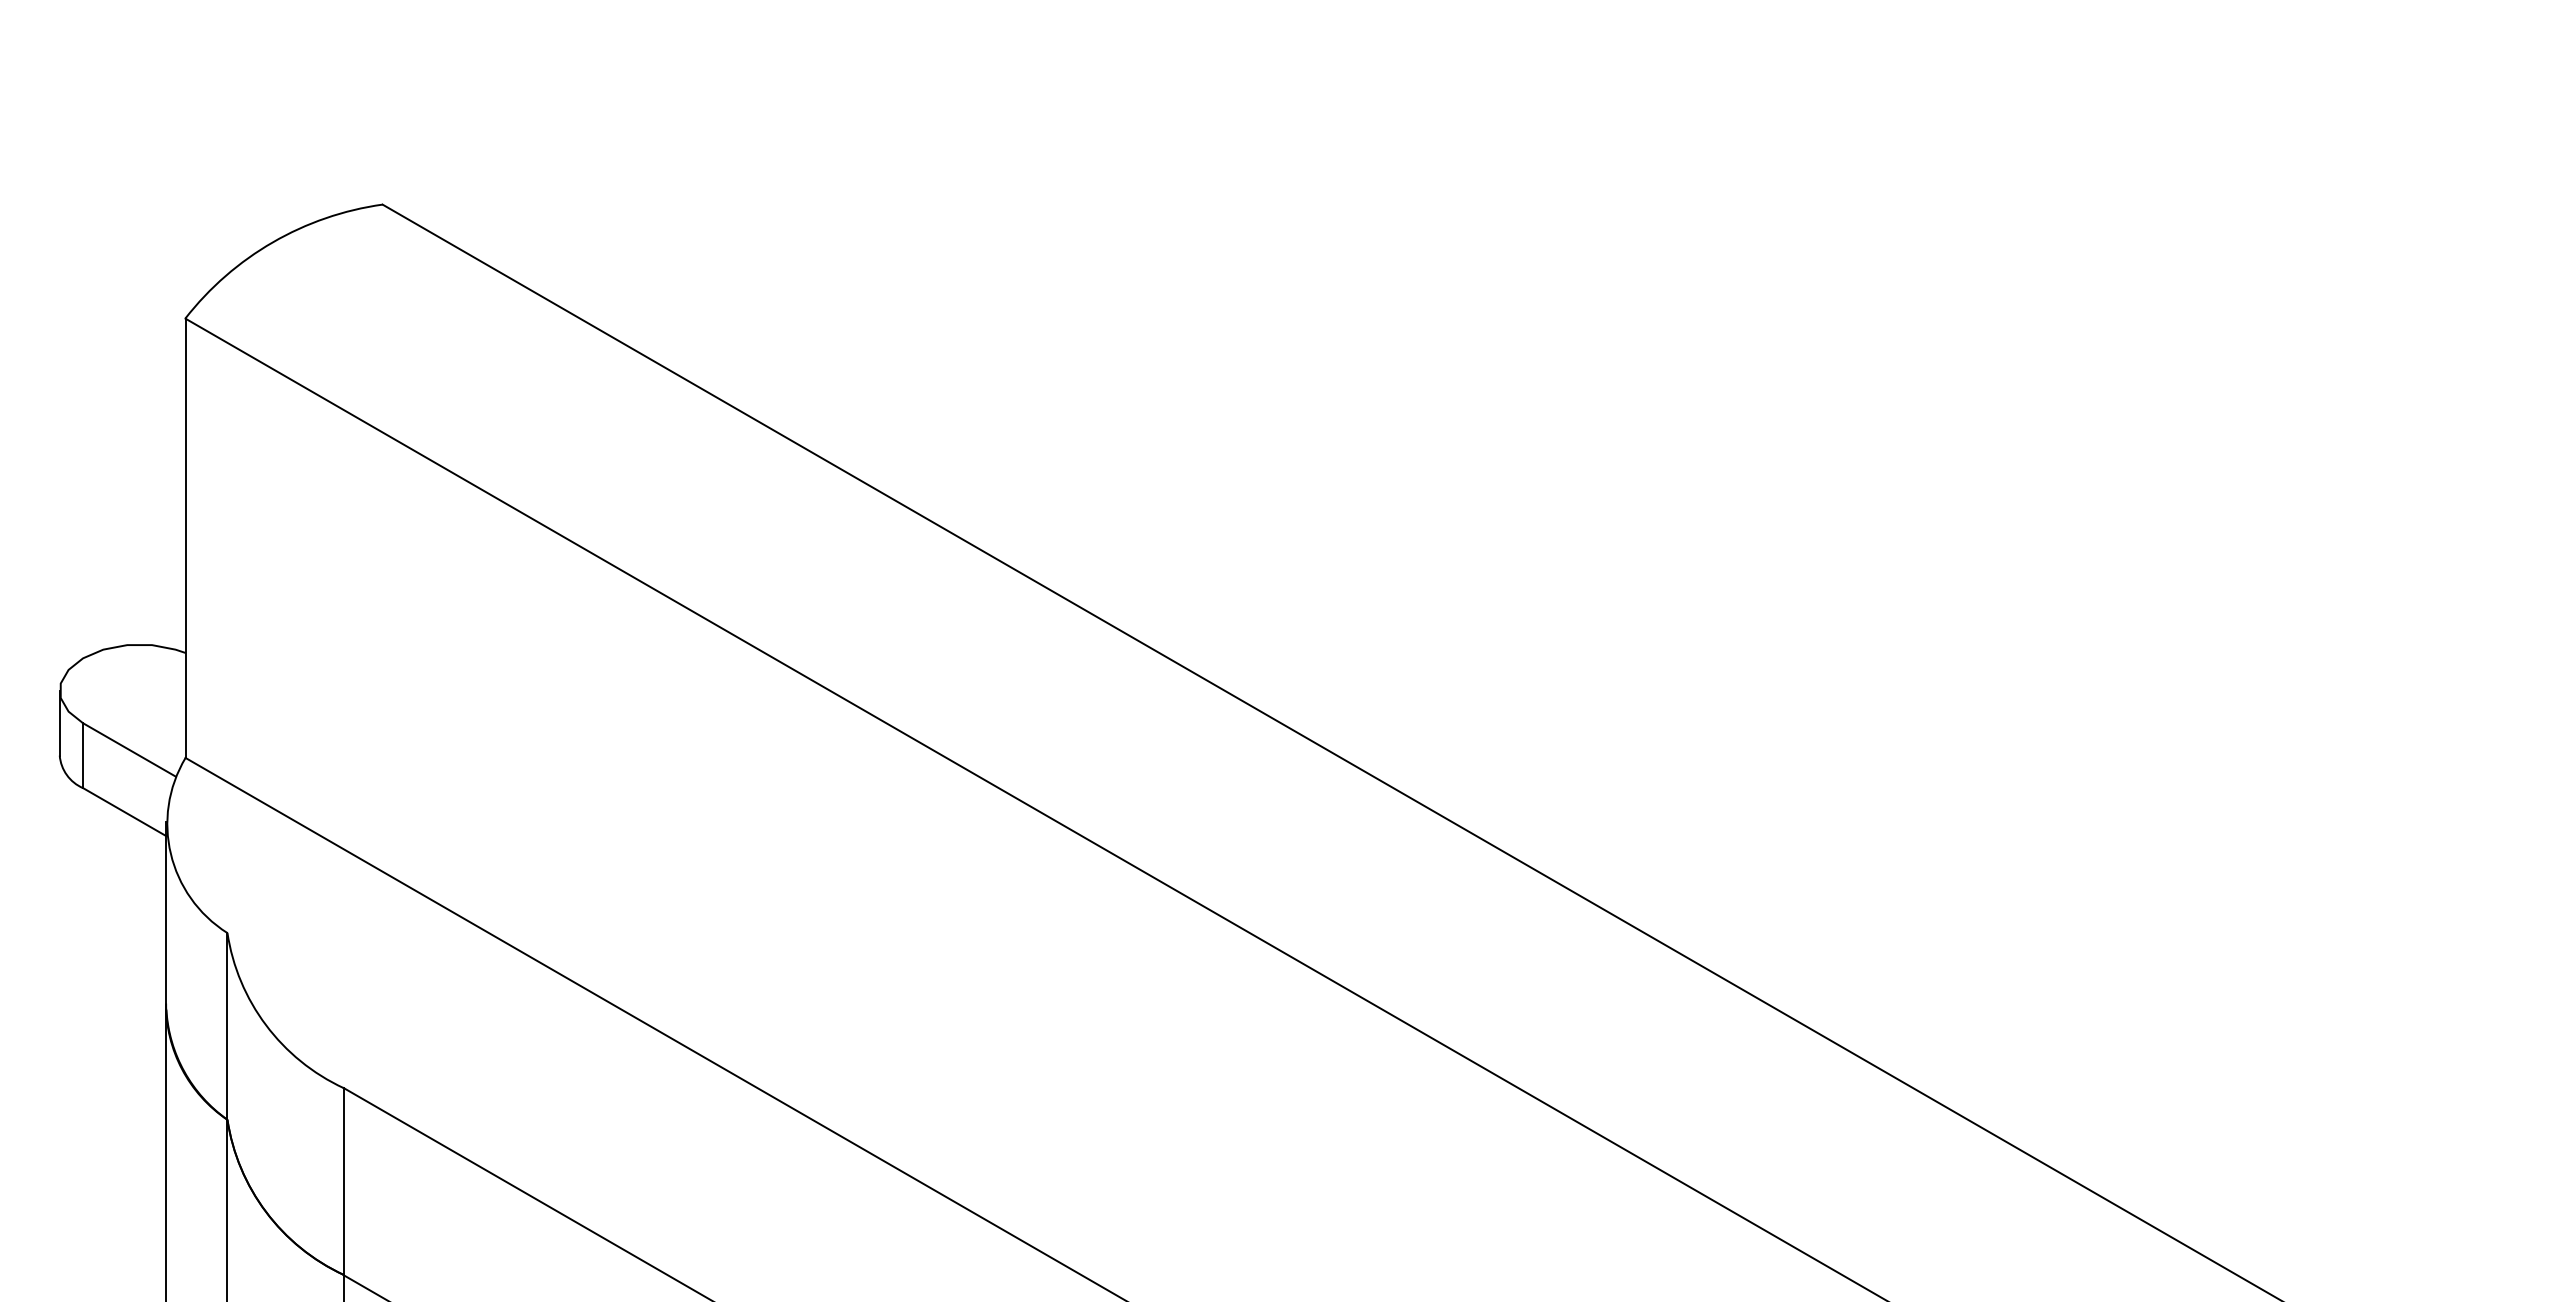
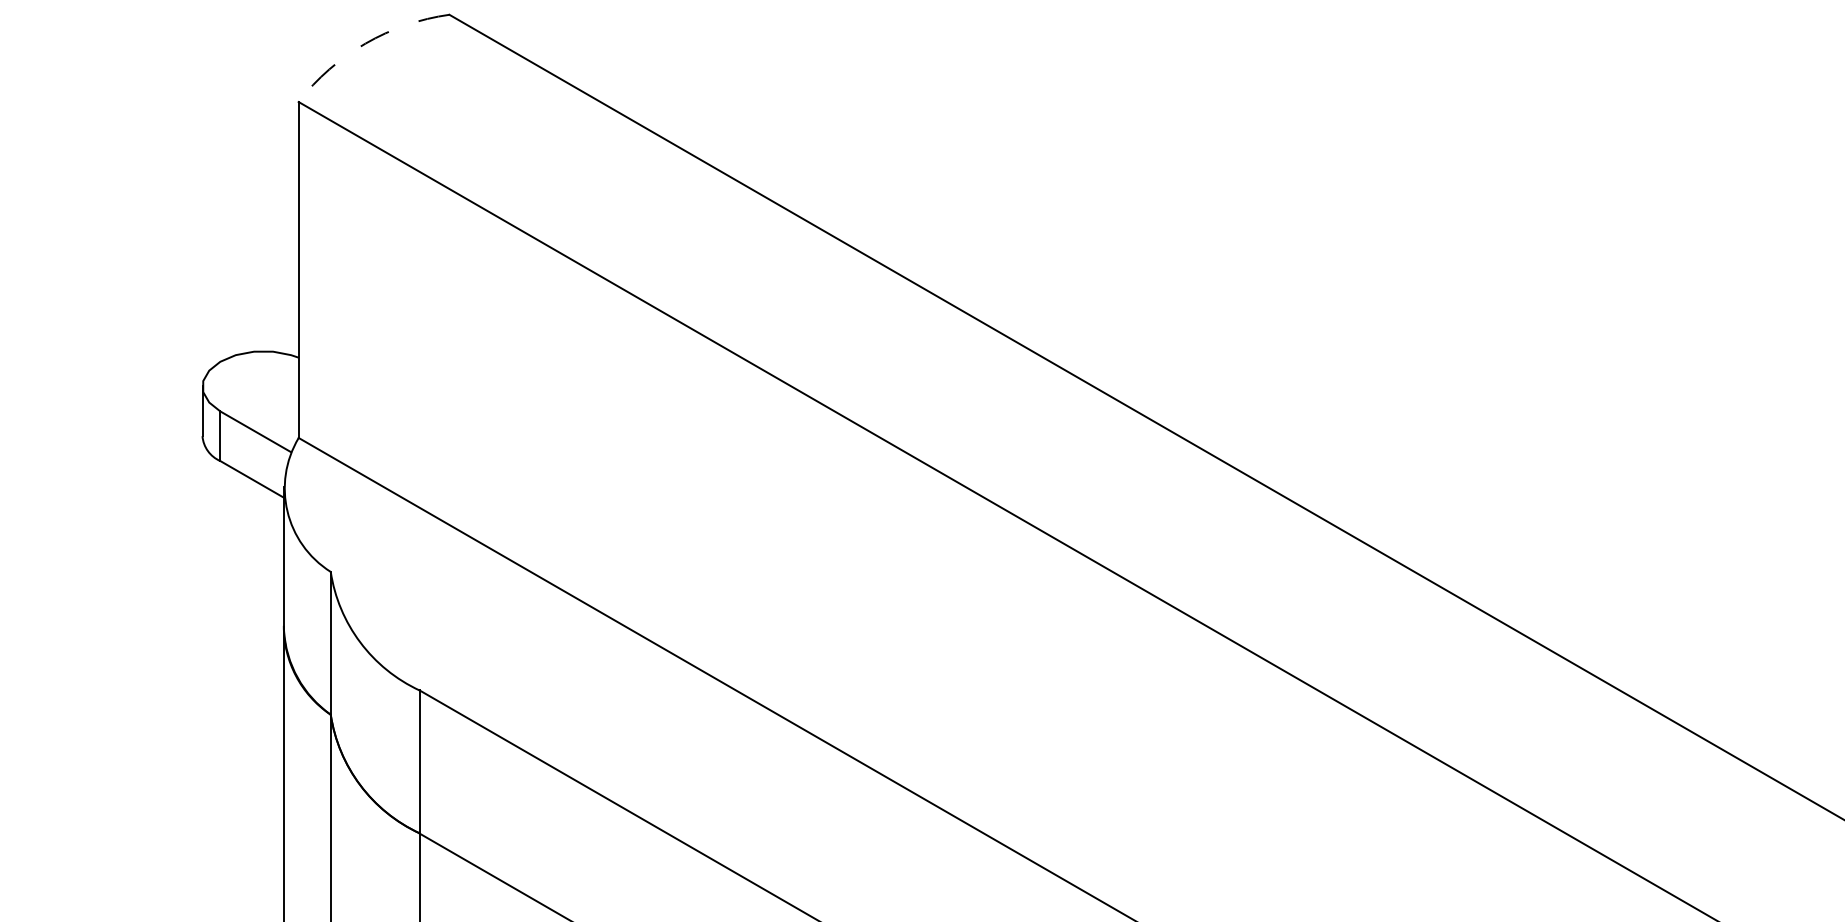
arc: (272, 242) -> (365, 43), solid -> dashed

